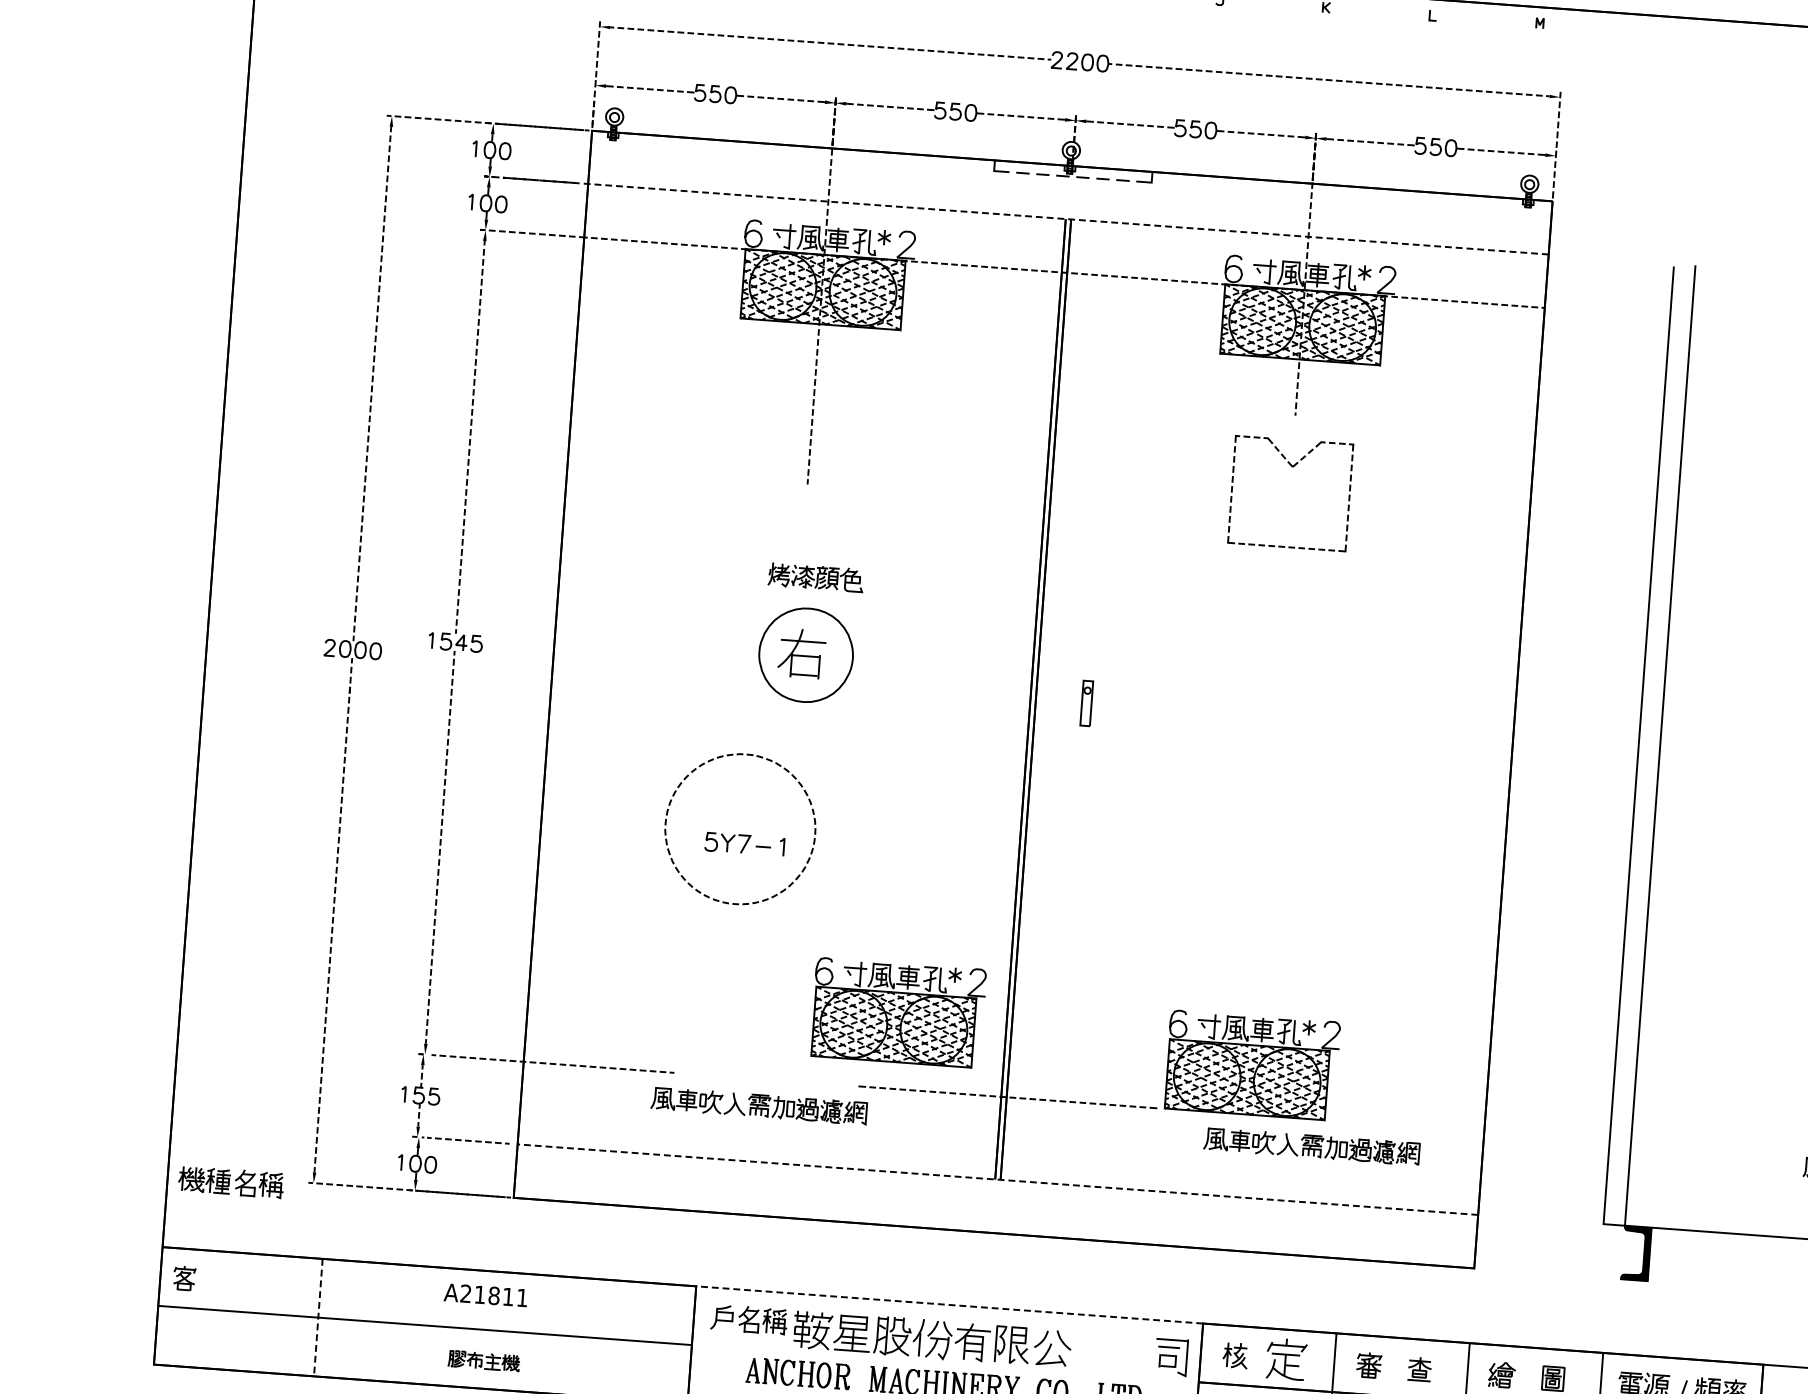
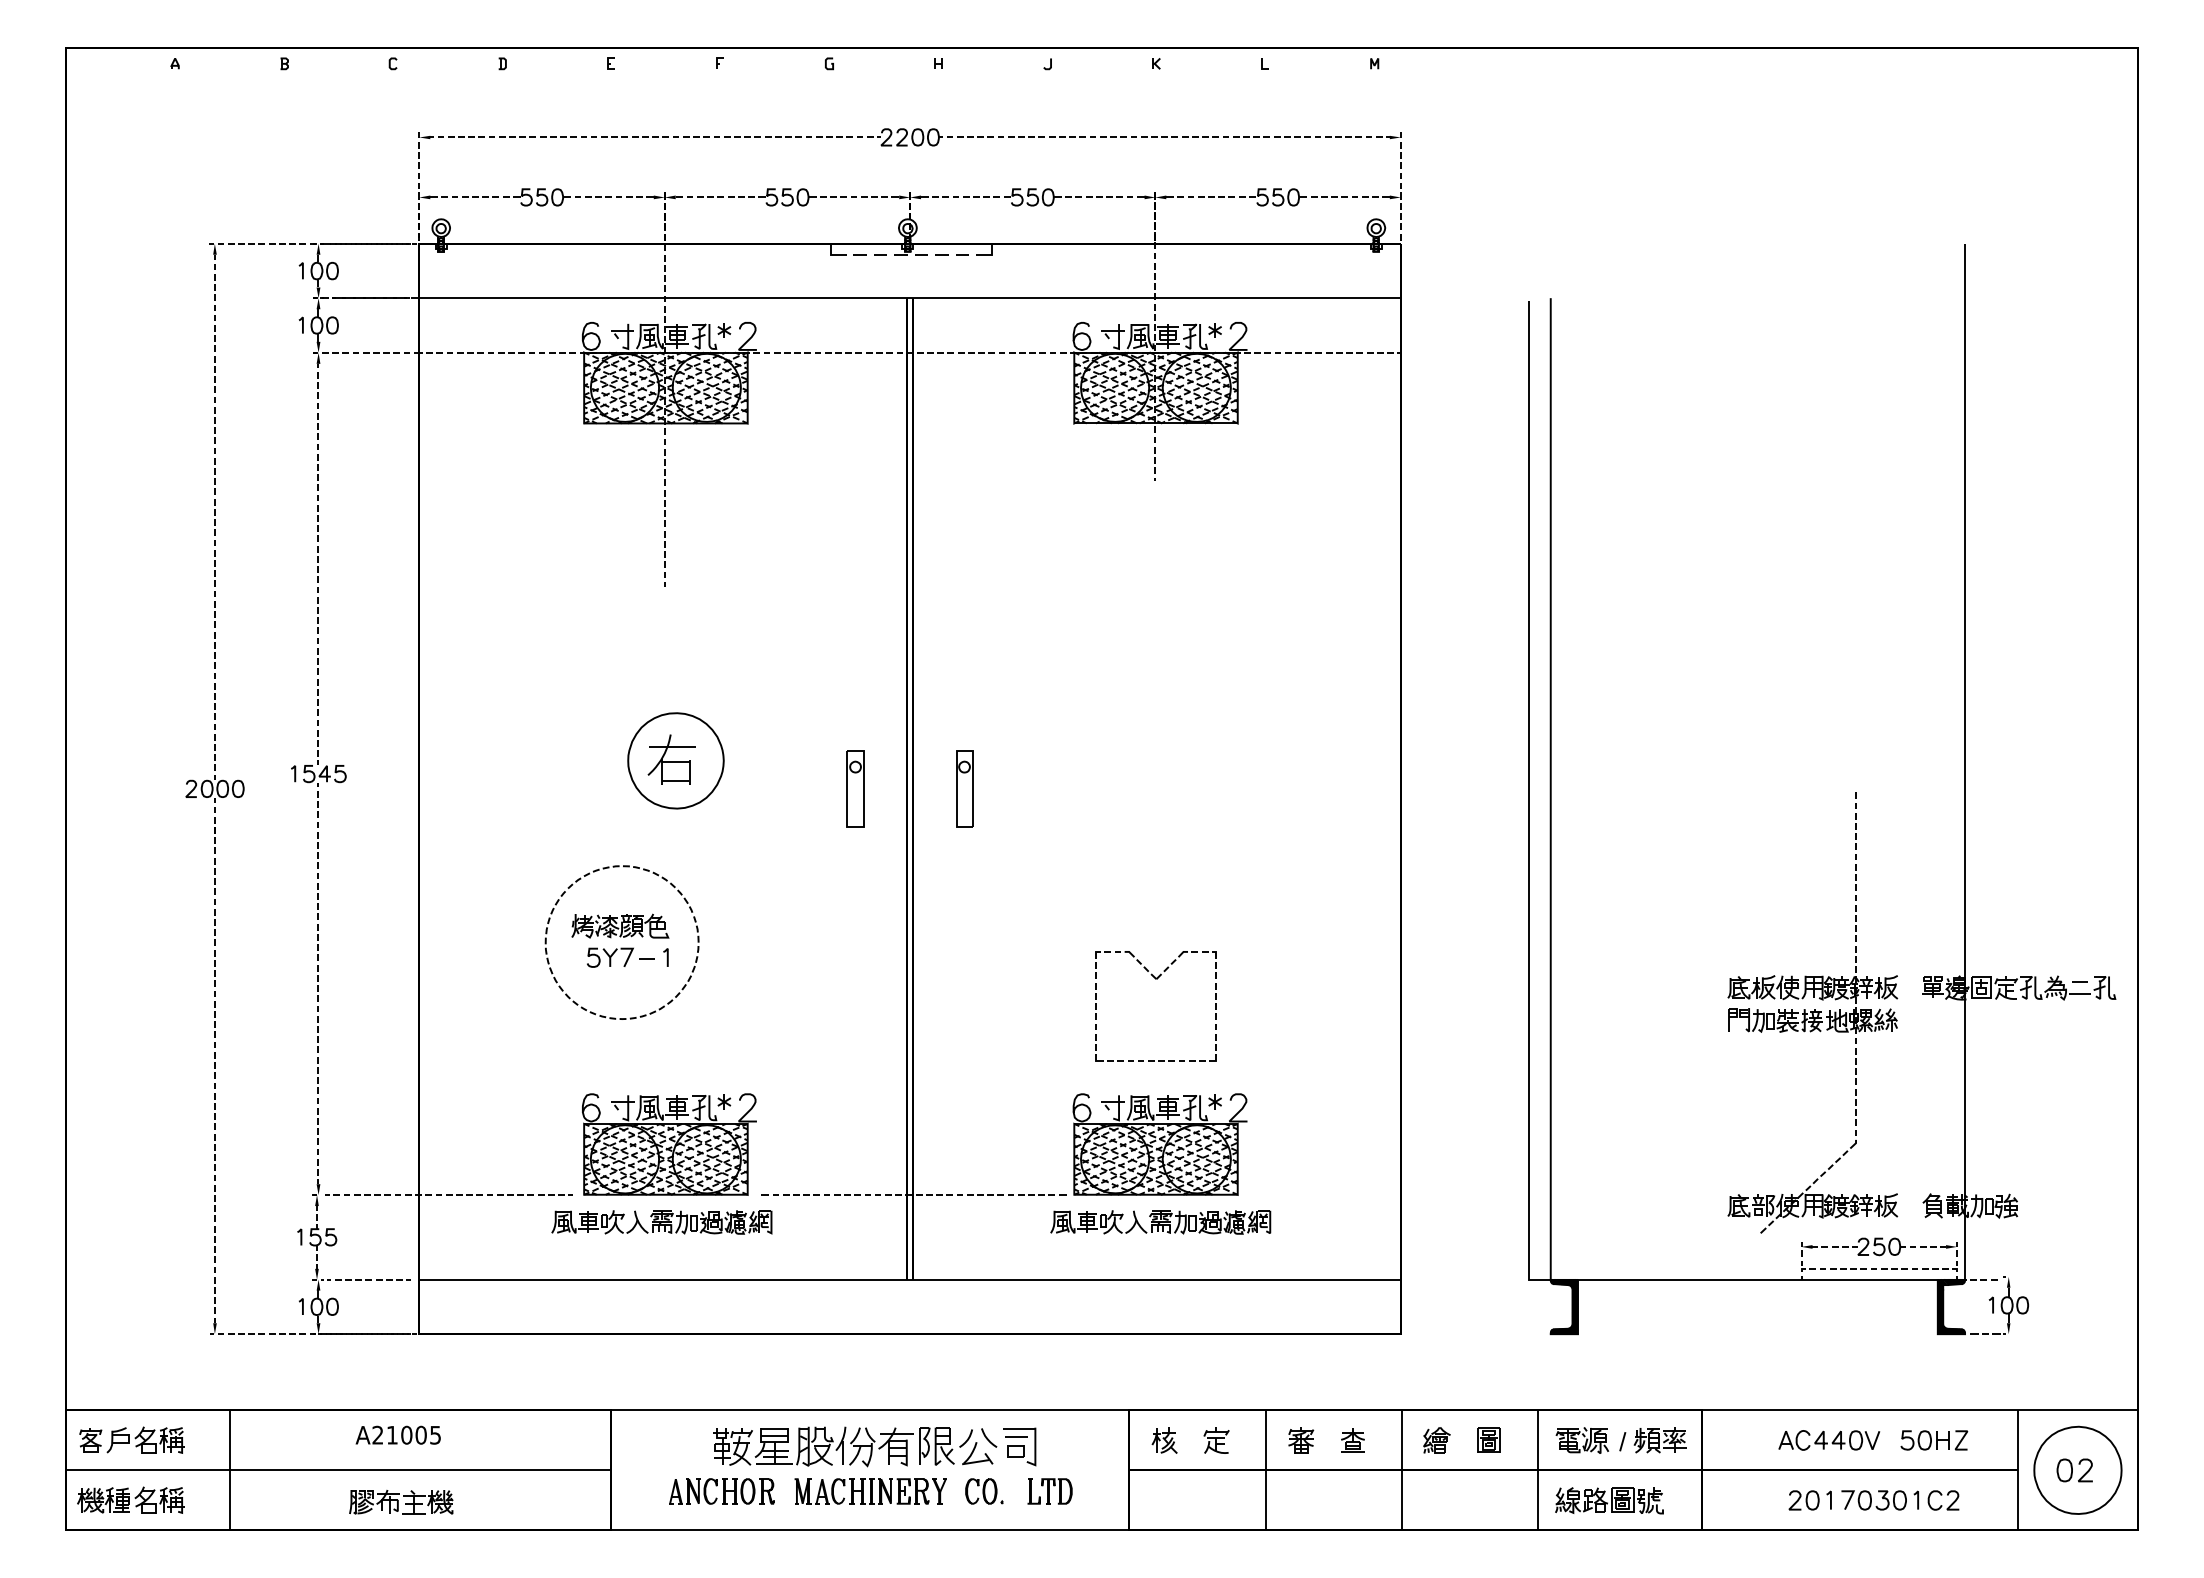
line: (1063, 219) -> (904, 298), dashed -> solid
part: (1291, 467) -> (1155, 979), moved
part: (816, 576) -> (620, 925), moved
part: (979, 695) -> (855, 788), added
part: (1086, 703) -> (964, 788), size x1.67
part: (898, 1012) -> (669, 1144), moved
part: (1311, 1146) -> (1160, 1222), moved
line: (998, 1179) -> (910, 1279), dashed -> solid
part: (230, 1181) -> (130, 1499), moved
text: (507, 1296) -> (420, 1434), A21811 -> A21005
line: (949, 1305) -> (870, 1410), dashed -> solid
line: (318, 1317) -> (229, 1470), dashed -> solid
part: (749, 1318) -> (145, 1439), moved
part: (1171, 1356) -> (1019, 1446), moved
part: (1286, 1359) -> (1216, 1440), size x0.62
part: (484, 1361) -> (401, 1502), size x1.43

